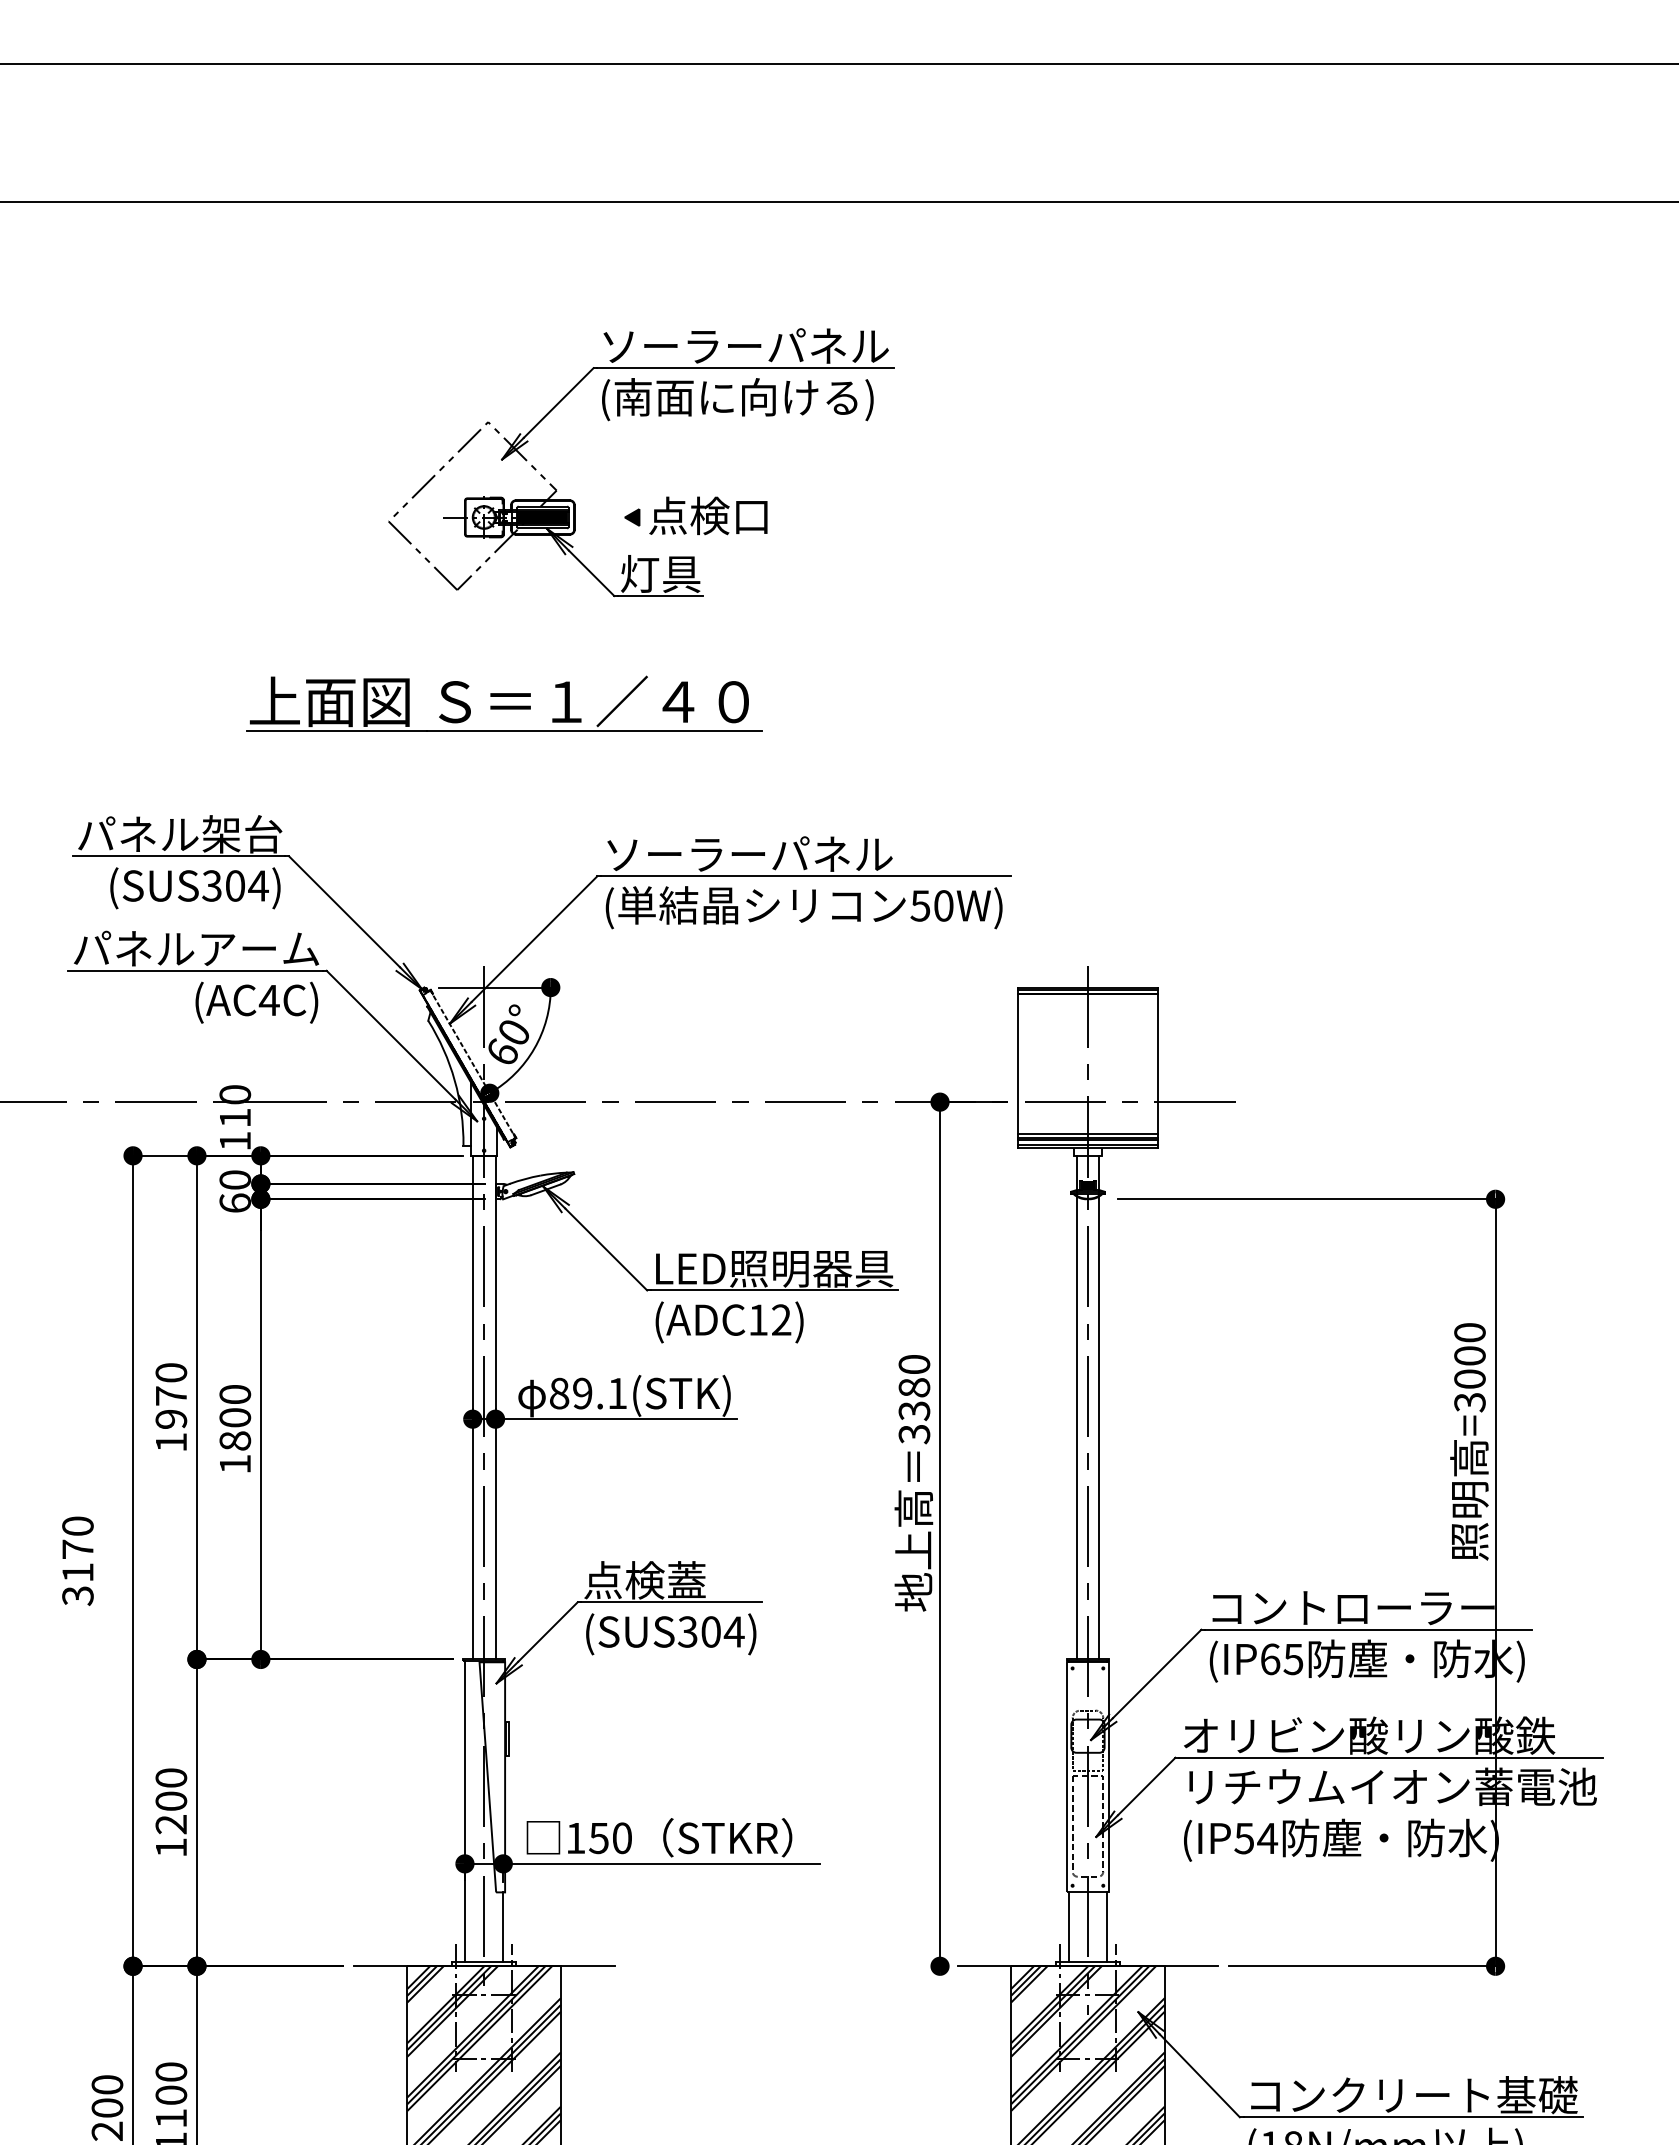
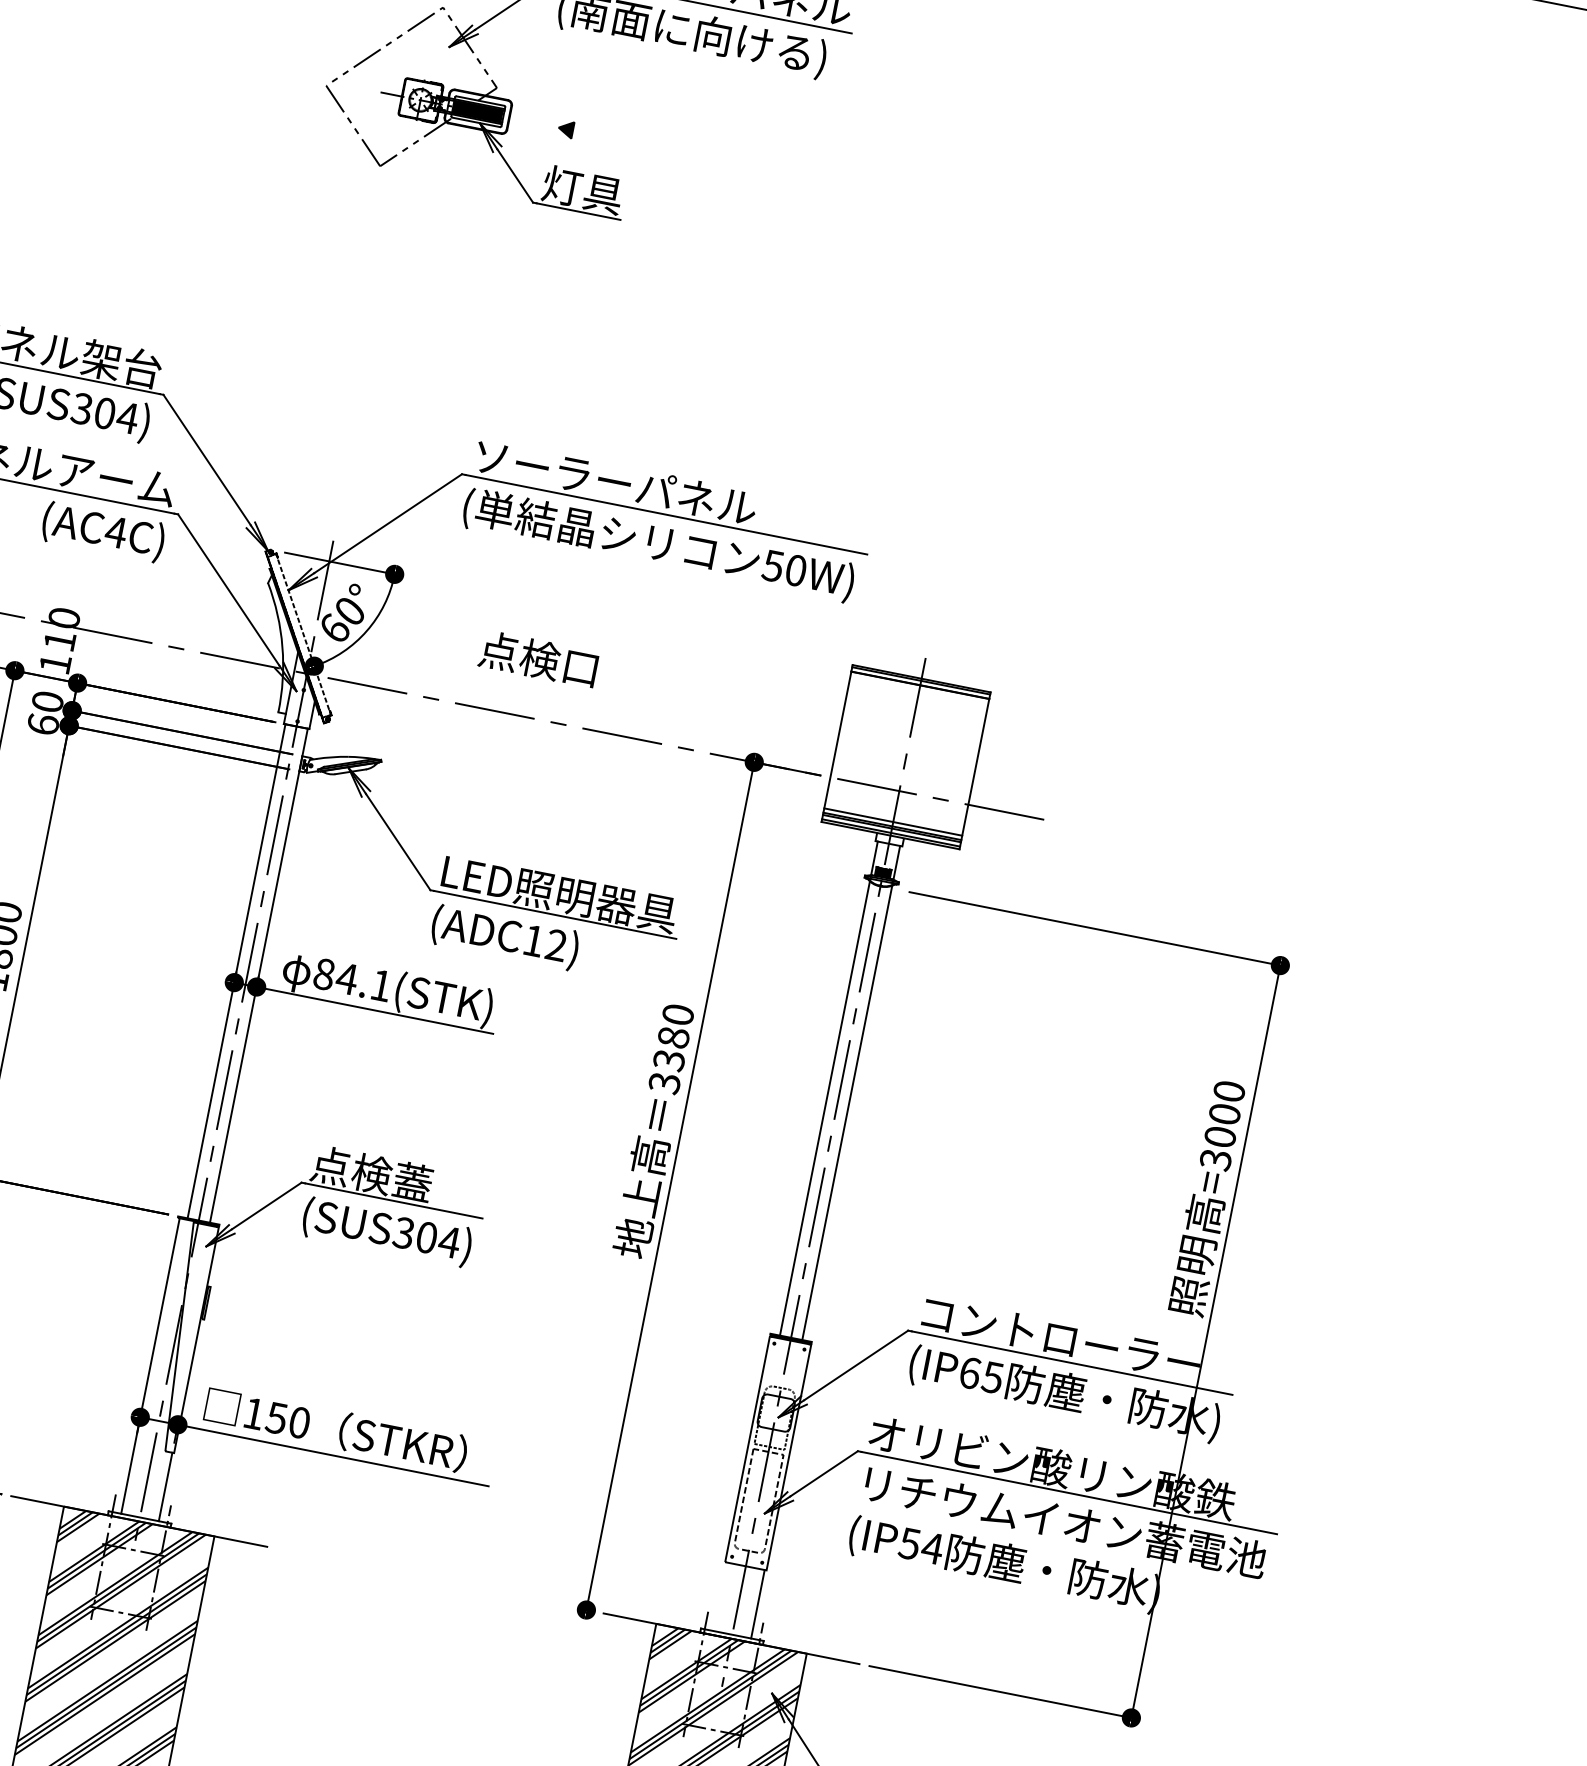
text: (708, 515) -> (538, 658), moved
part: (504, 703) -> (404, 286), removed
text: (582, 1393) -> (346, 978), 89.1(STK) -> 84.1(STK)
line: (1068, 1927) -> (719, 1596), removed

